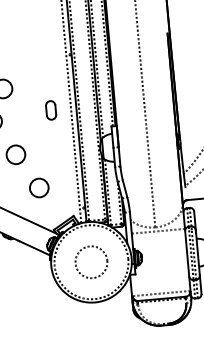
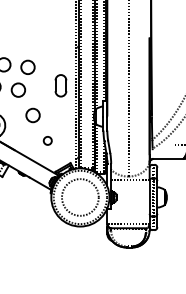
part: (51, 109) -> (61, 85), size x1.6
circle: (38, 187) -> (47, 140), size x0.6
circle: (90, 261) -> (79, 196), size x1.6

